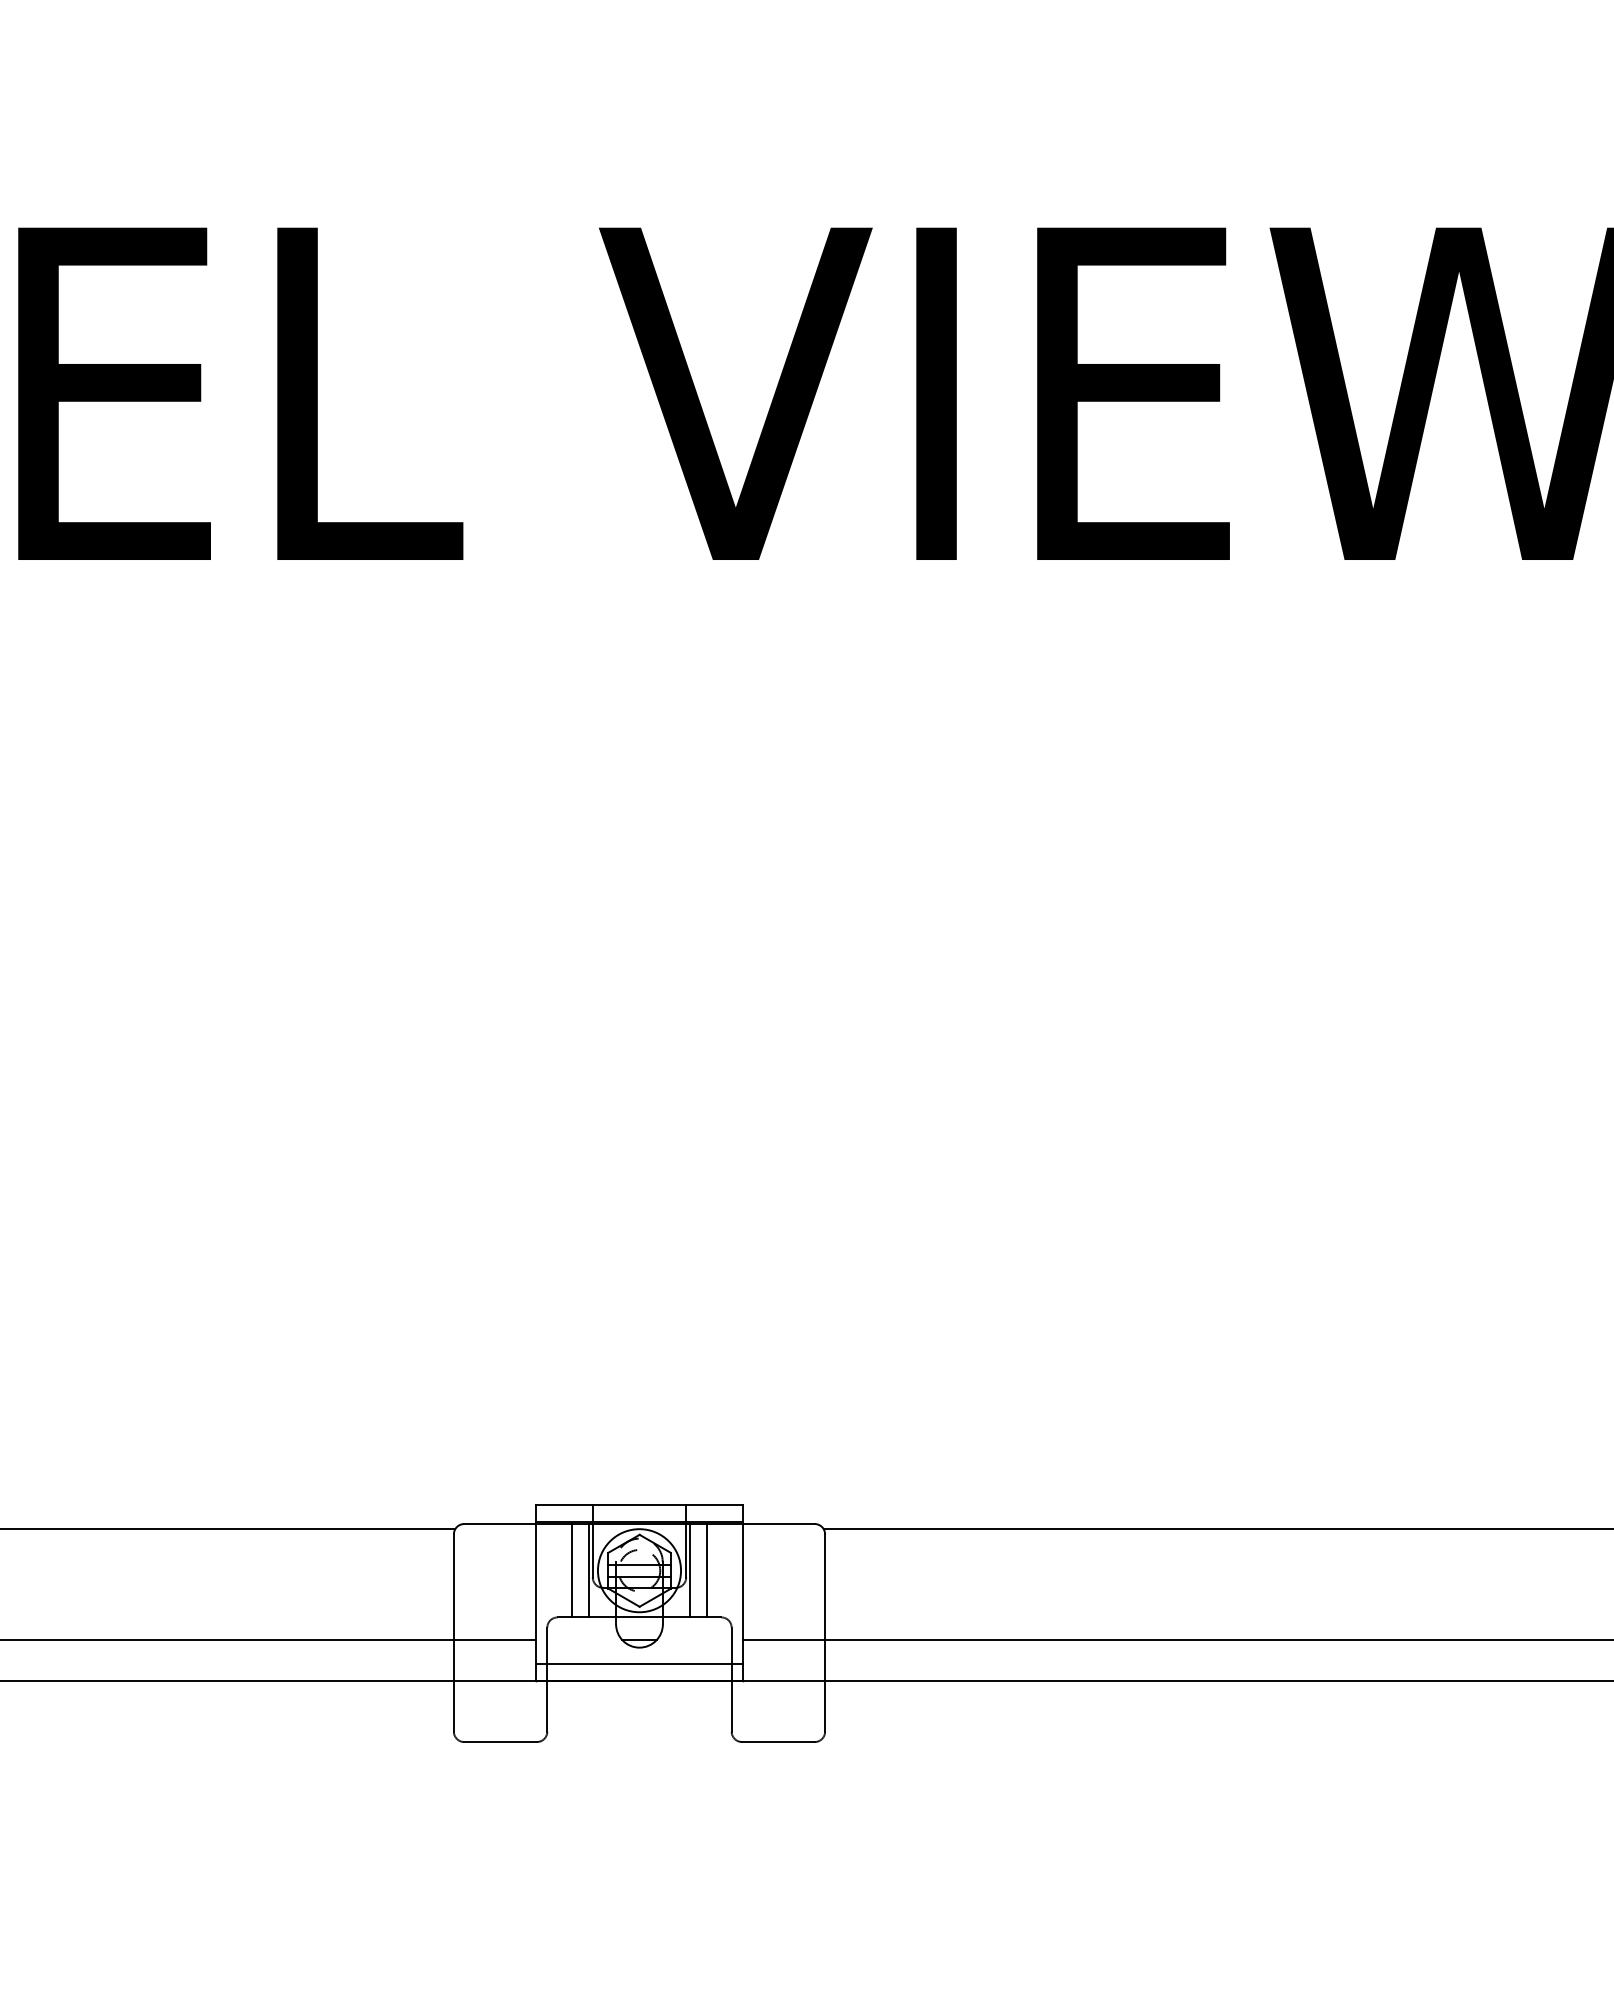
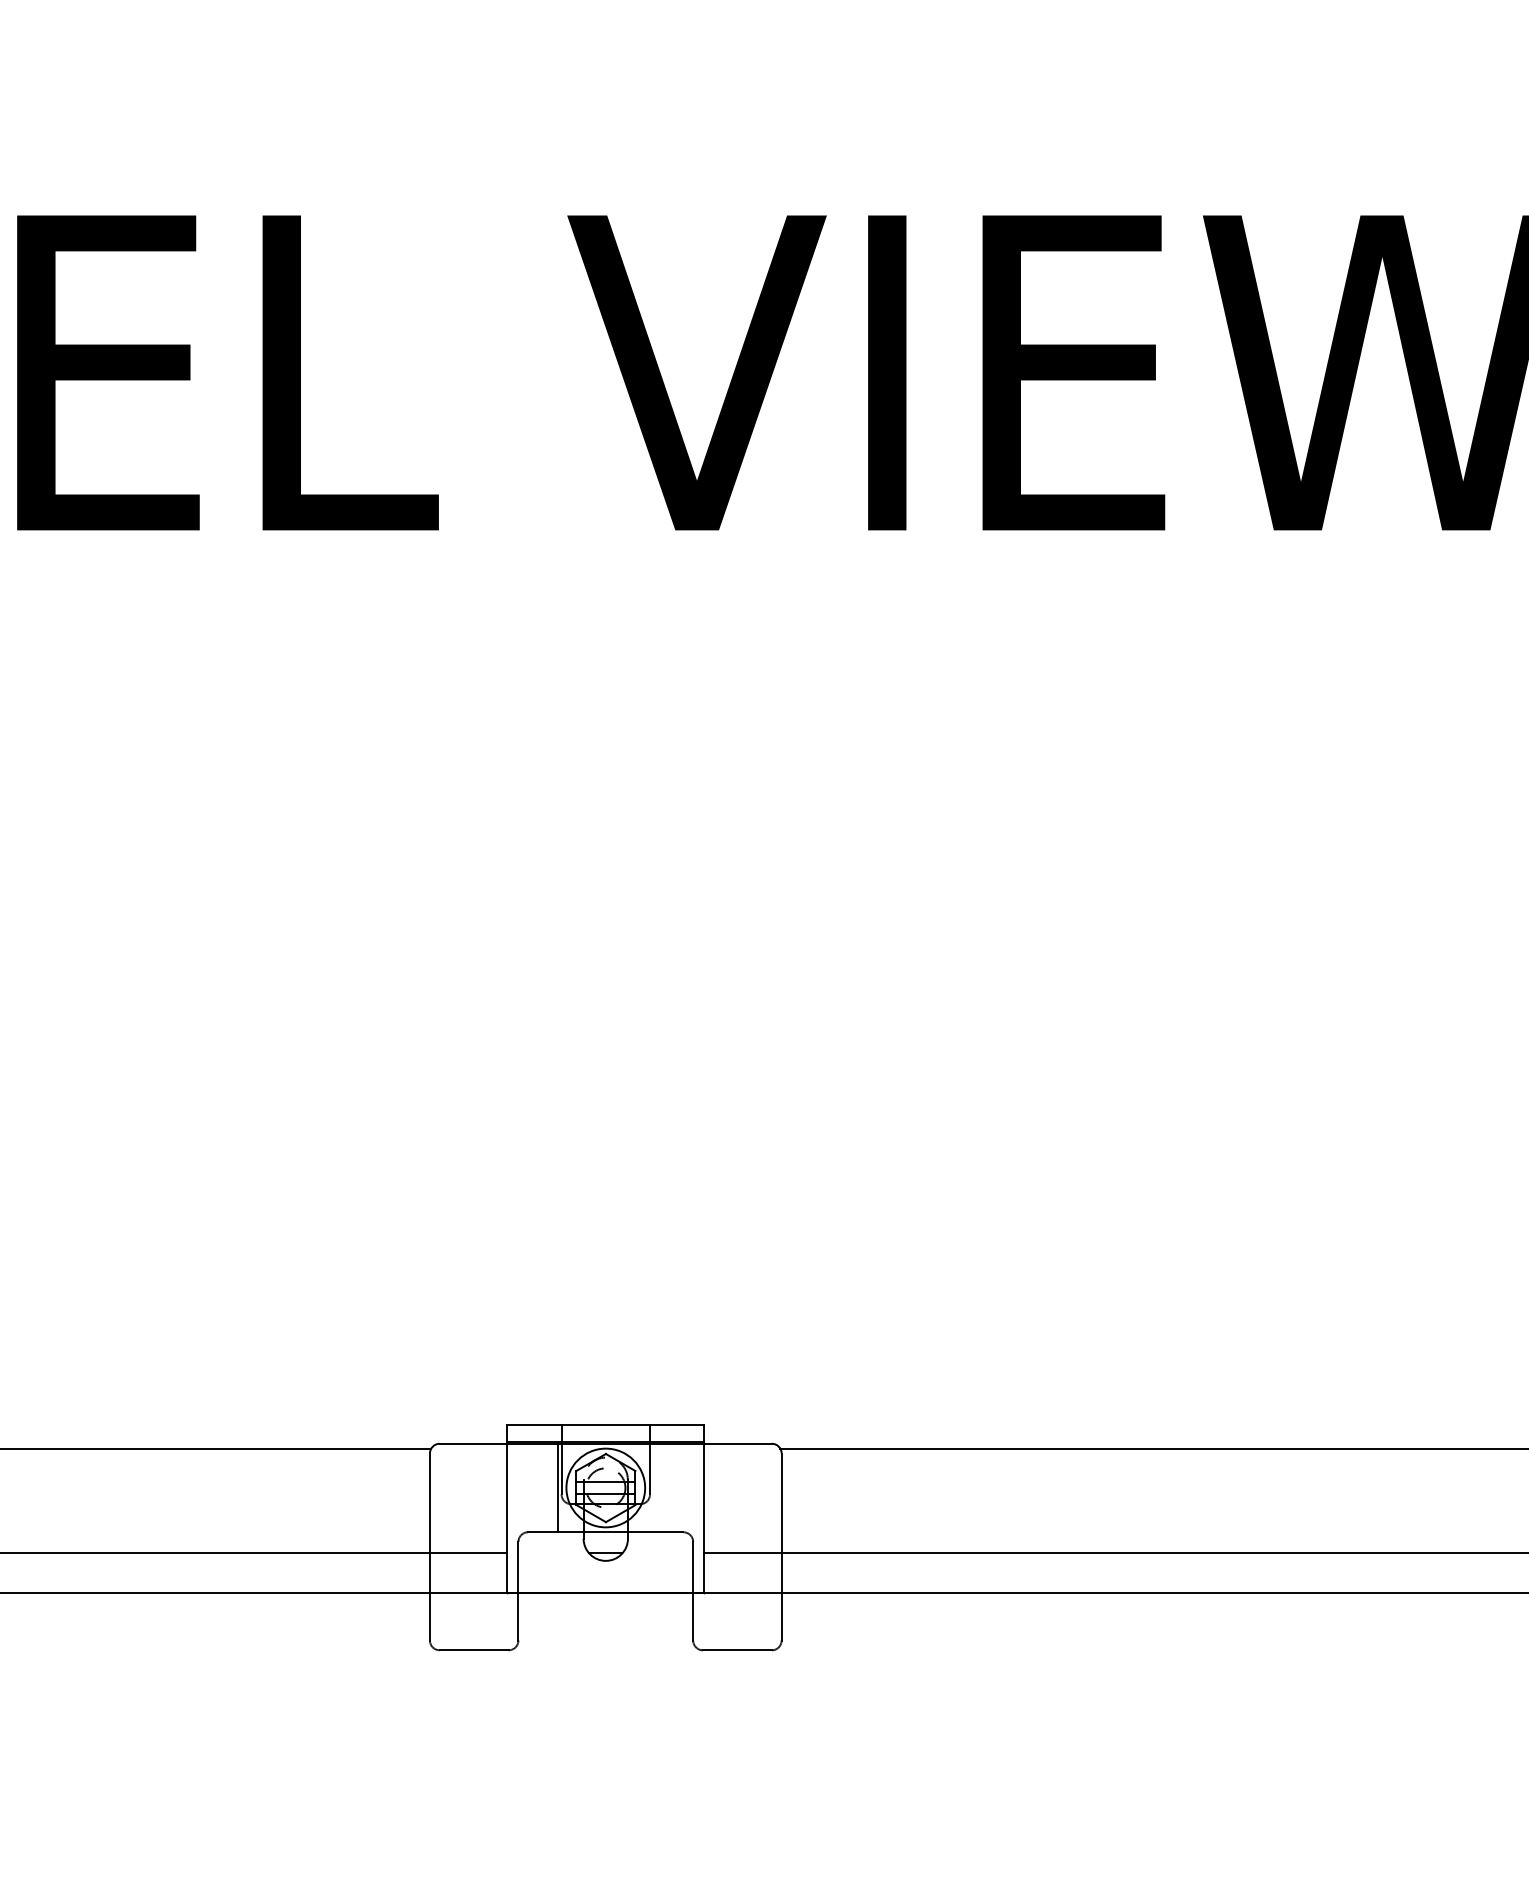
line: (572, 1570) -> (542, 1487), removed
line: (689, 1570) -> (653, 1487), removed
line: (706, 1570) -> (669, 1487), removed
line: (639, 1663) -> (605, 1575), removed

